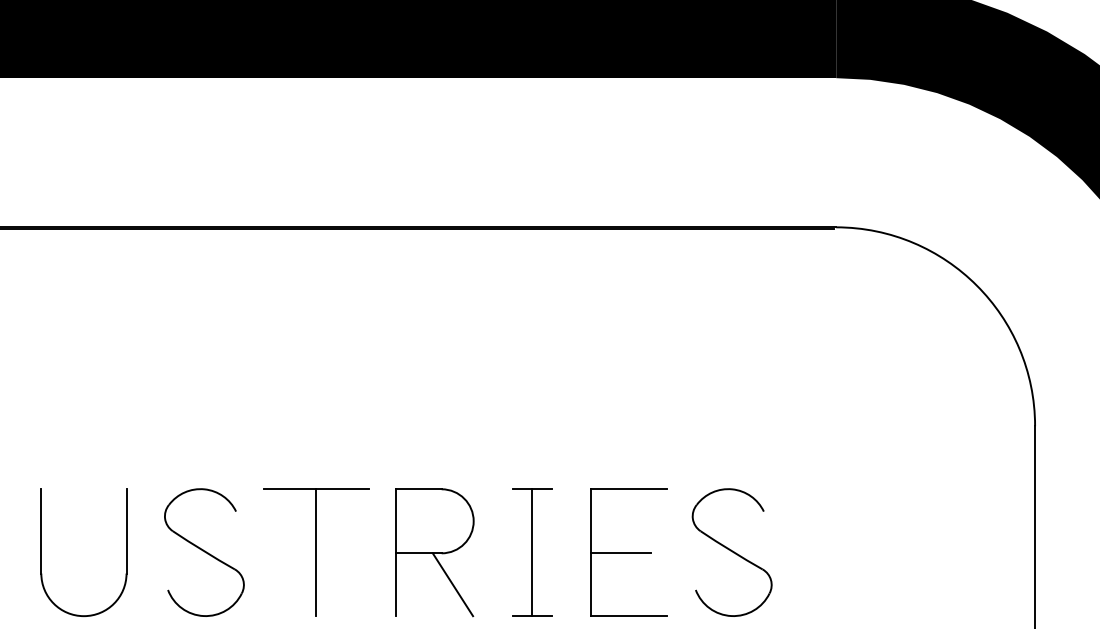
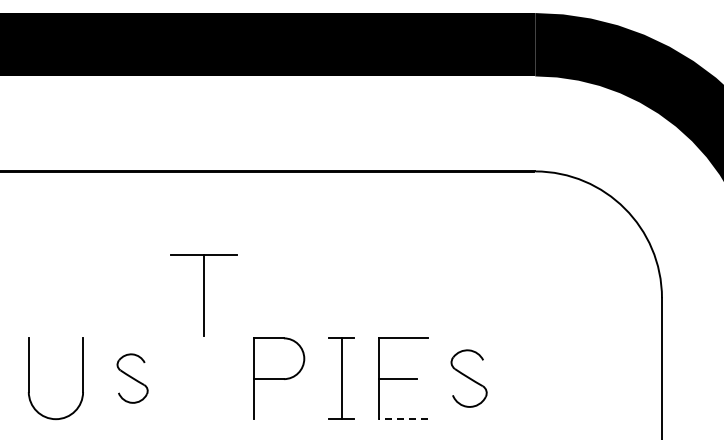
part: (204, 552) -> (132, 378), size x0.6
part: (315, 552) -> (203, 295), moved
part: (732, 552) -> (469, 378), size x0.7
line: (452, 585) -> (290, 399), removed
line: (627, 616) -> (402, 419), solid -> dashed

